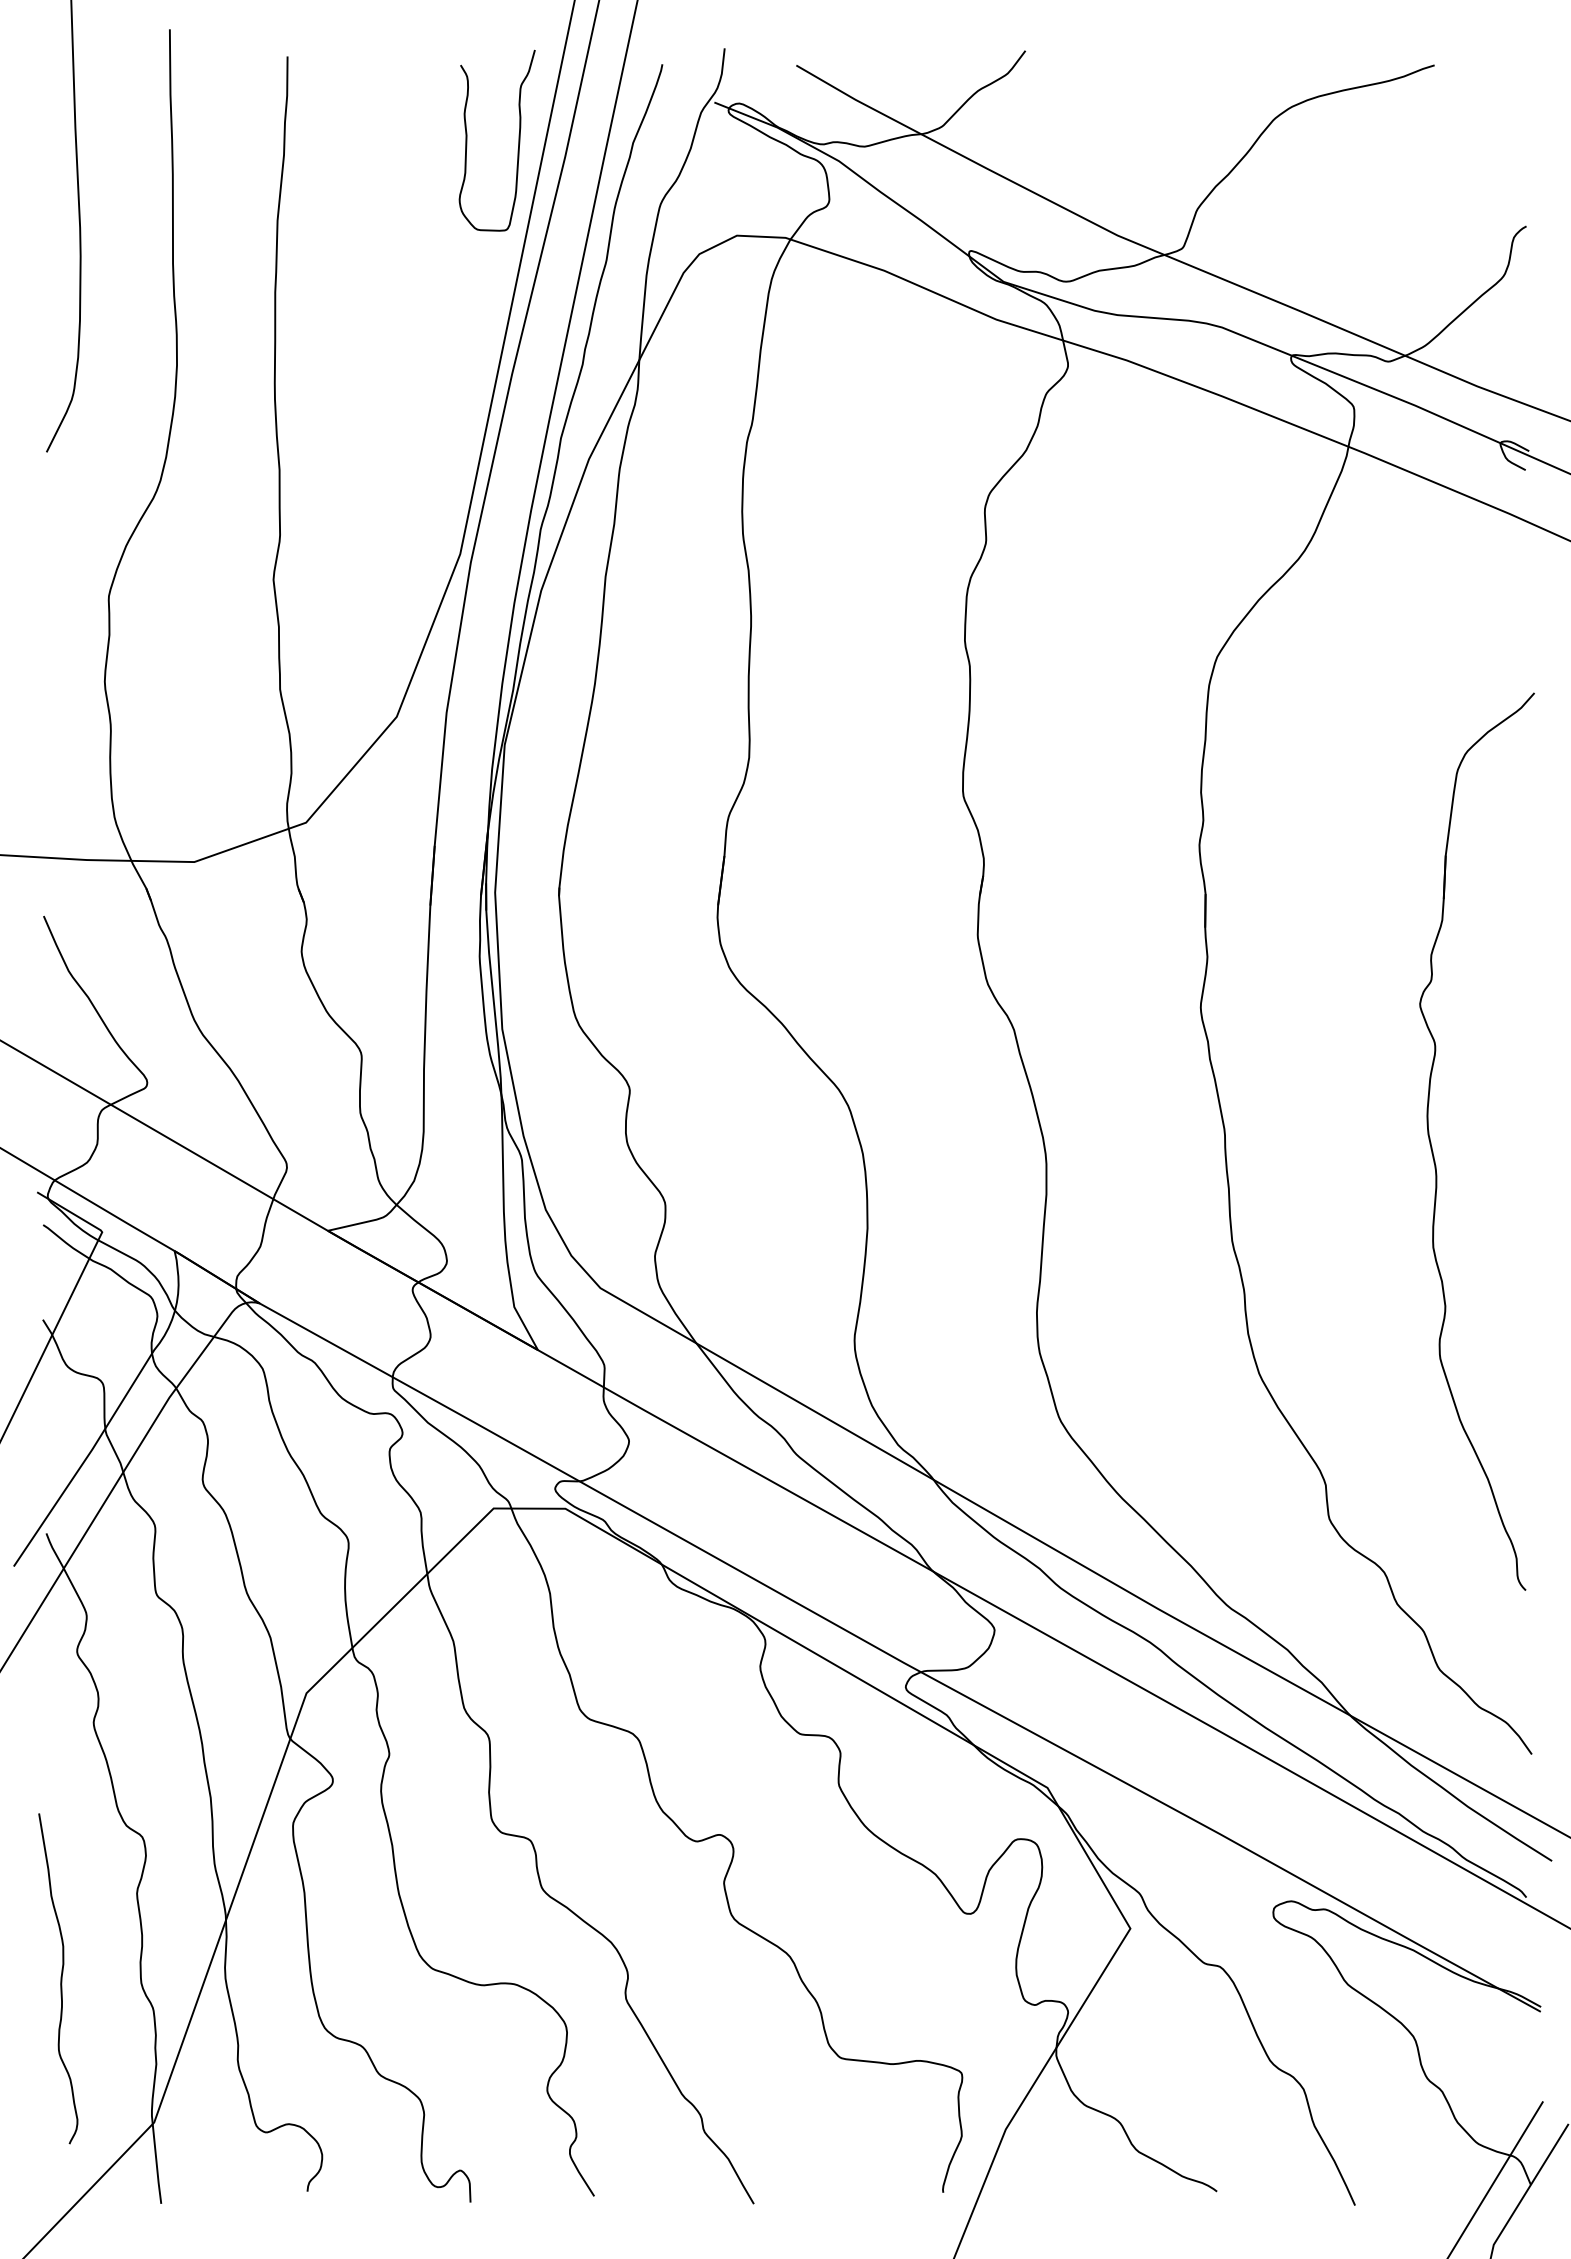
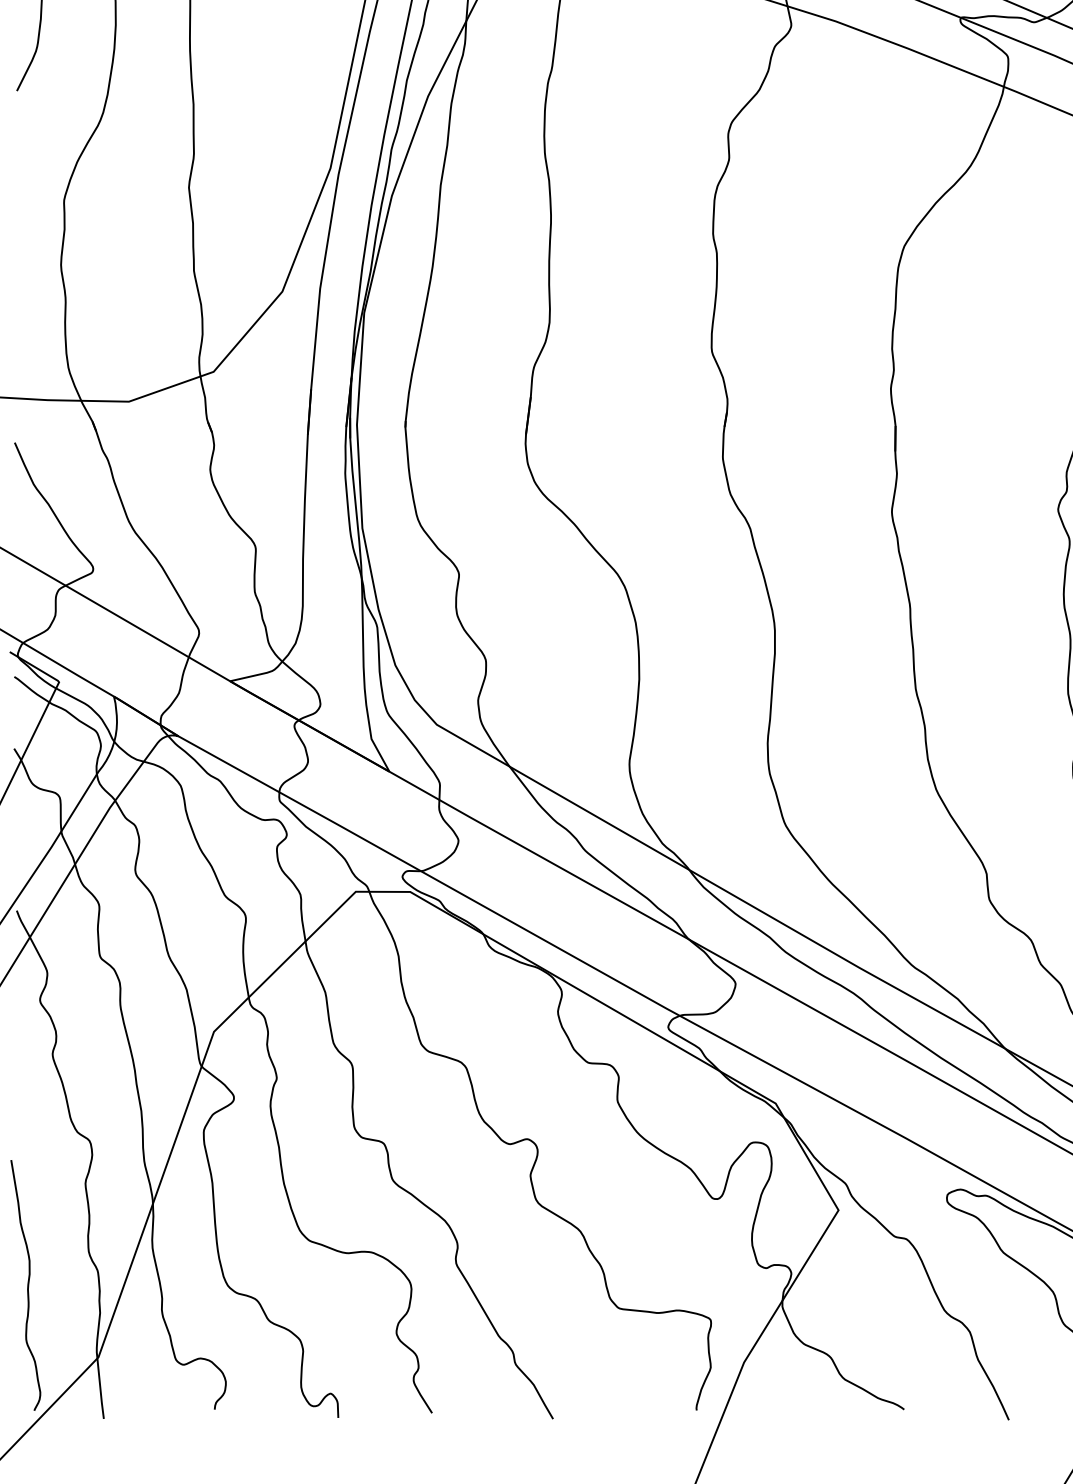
curve: (60, 1978) -> (27, 1285), moved

